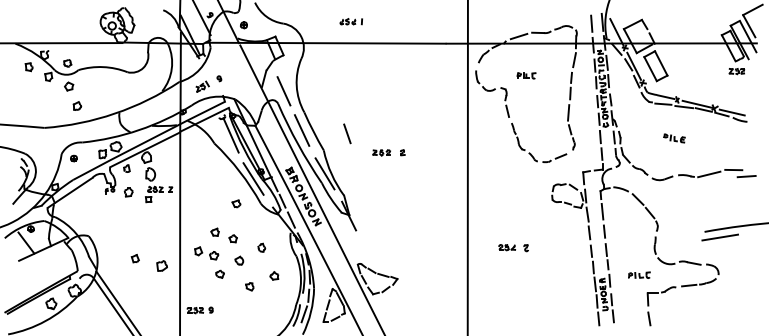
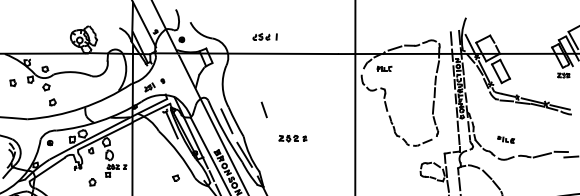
part: (350, 21) -> (264, 36), size x1.4
part: (28, 67) -> (12, 83), moved
part: (526, 75) -> (384, 68), moved
line: (283, 91) -> (212, 91), removed
line: (347, 133) -> (264, 109), moved
part: (674, 138) -> (506, 139), moved
part: (381, 152) -> (288, 138), size x1.4
line: (253, 178) -> (189, 158), removed
part: (128, 192) -> (92, 182), moved

